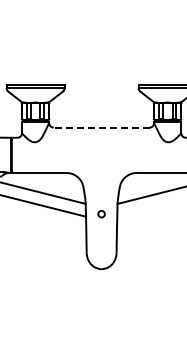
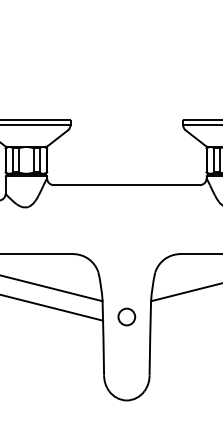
line: (101, 127) -> (126, 184), dashed -> solid
circle: (101, 213) -> (126, 315), size x1.67

